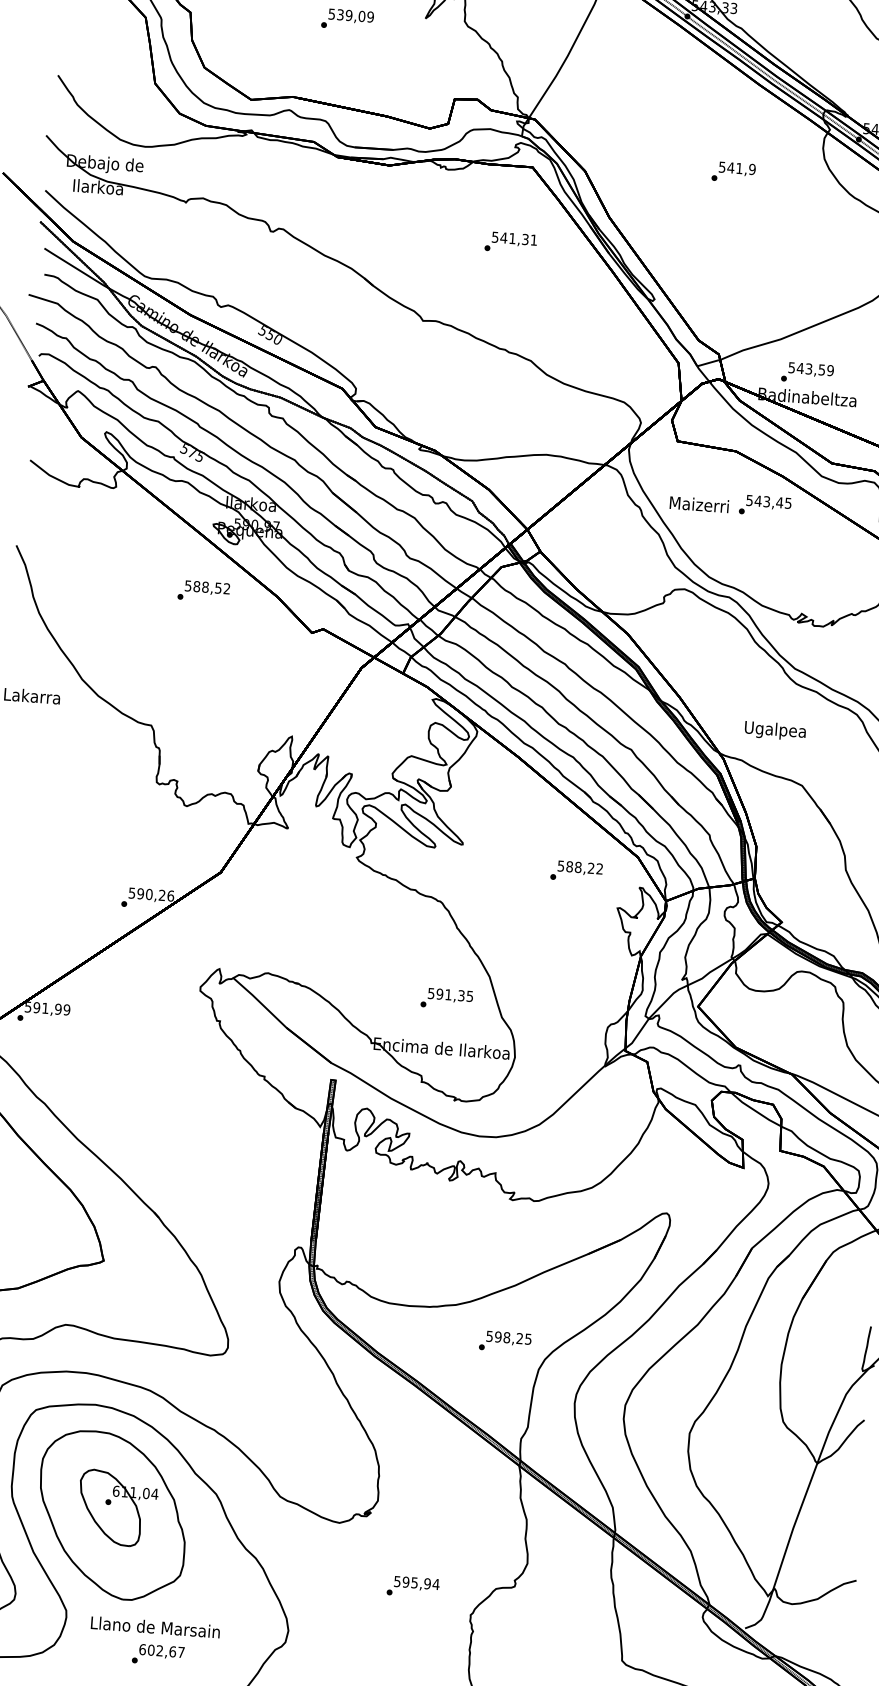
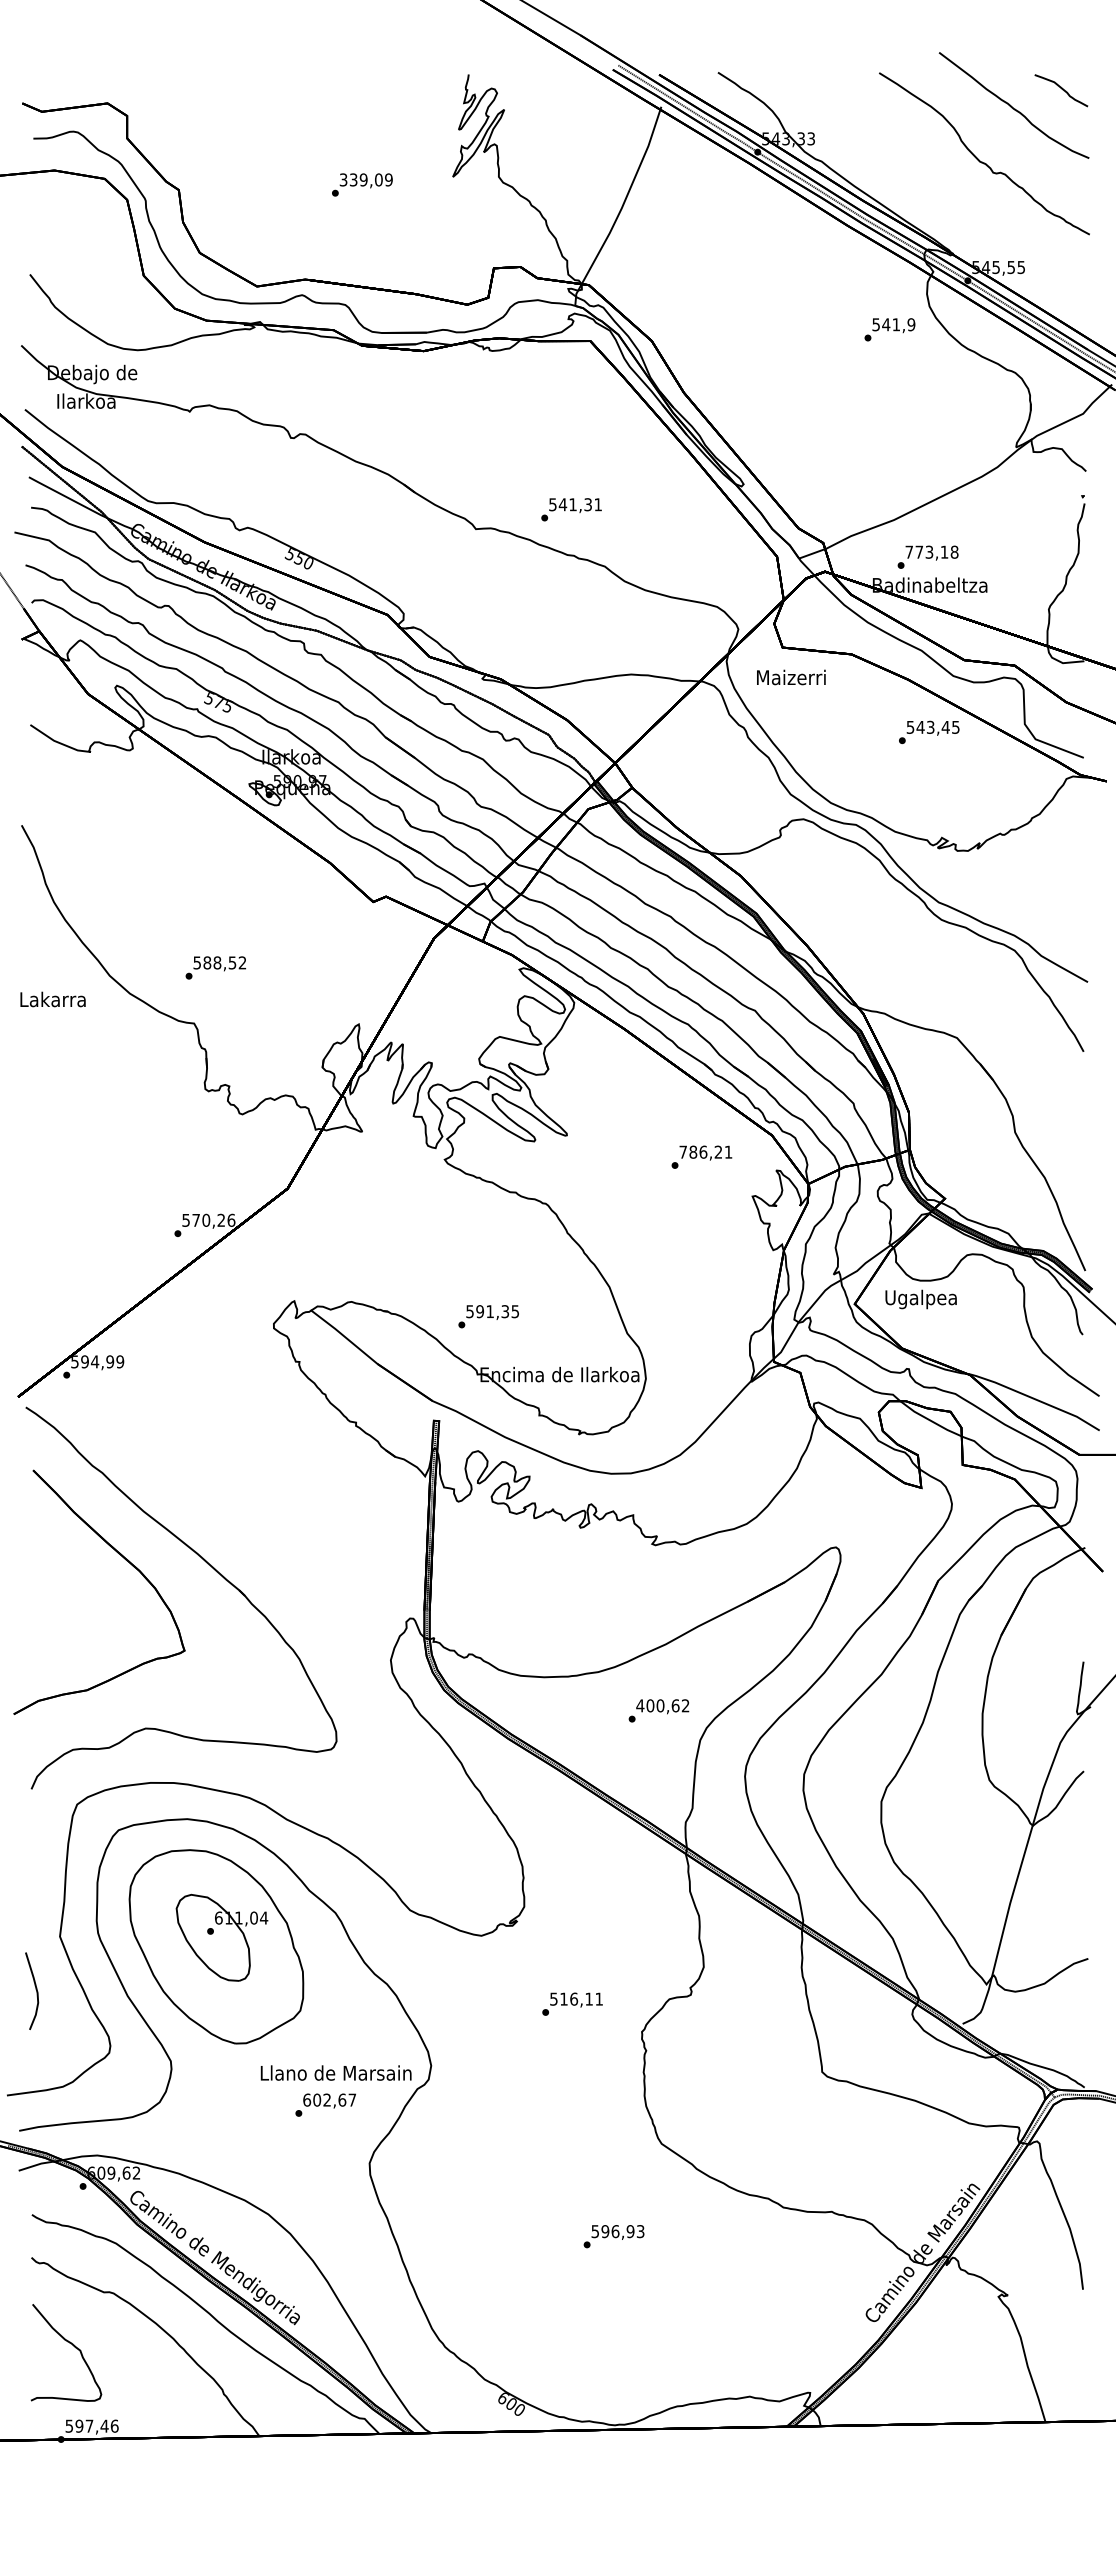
text: (331, 13) -> (343, 179), 539,09 -> 339,09
text: (733, 172) -> (889, 329), moved
text: (510, 242) -> (571, 509), moved
text: (810, 368) -> (931, 551), 543,59 -> 773,18
text: (699, 504) -> (791, 677), moved
text: (765, 506) -> (929, 732), moved
text: (203, 591) -> (215, 967), moved
text: (774, 730) -> (920, 1299), moved
text: (580, 866) -> (705, 1151), 588,22 -> 786,21
text: (141, 893) -> (196, 1219), 590,26 -> 570,26
text: (446, 998) -> (488, 1316), moved
text: (44, 1008) -> (94, 1361), 591,99 -> 594,99
text: (508, 1337) -> (662, 1705), 598,25 -> 400,62
text: (421, 1582) -> (581, 1998), 595,94 -> 516,11
text: (155, 1626) -> (335, 2072), moved
text: (158, 1654) -> (325, 2104), moved

